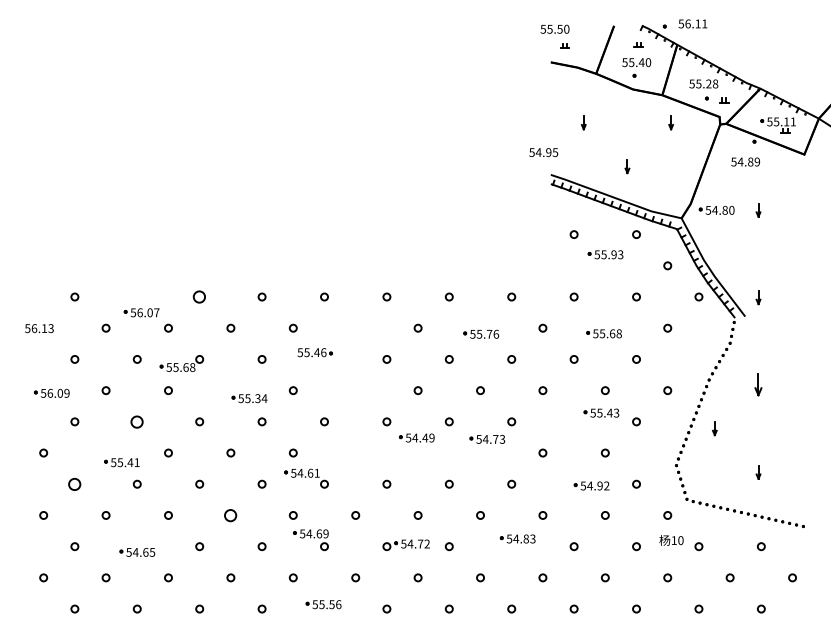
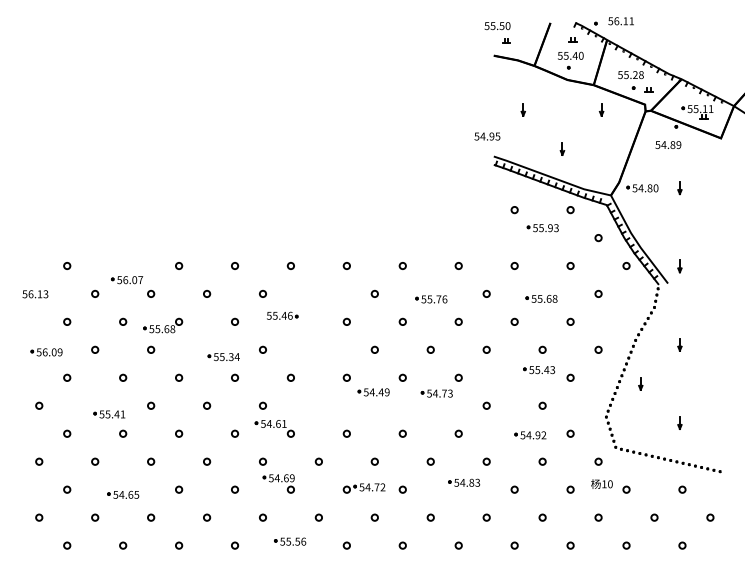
circle: (200, 296) -> (179, 265), size x0.62
part: (758, 384) -> (679, 344), size x0.62
circle: (137, 421) -> (123, 377), size x0.62
circle: (75, 483) -> (67, 433), size x0.62
circle: (231, 515) -> (207, 461), size x0.62

